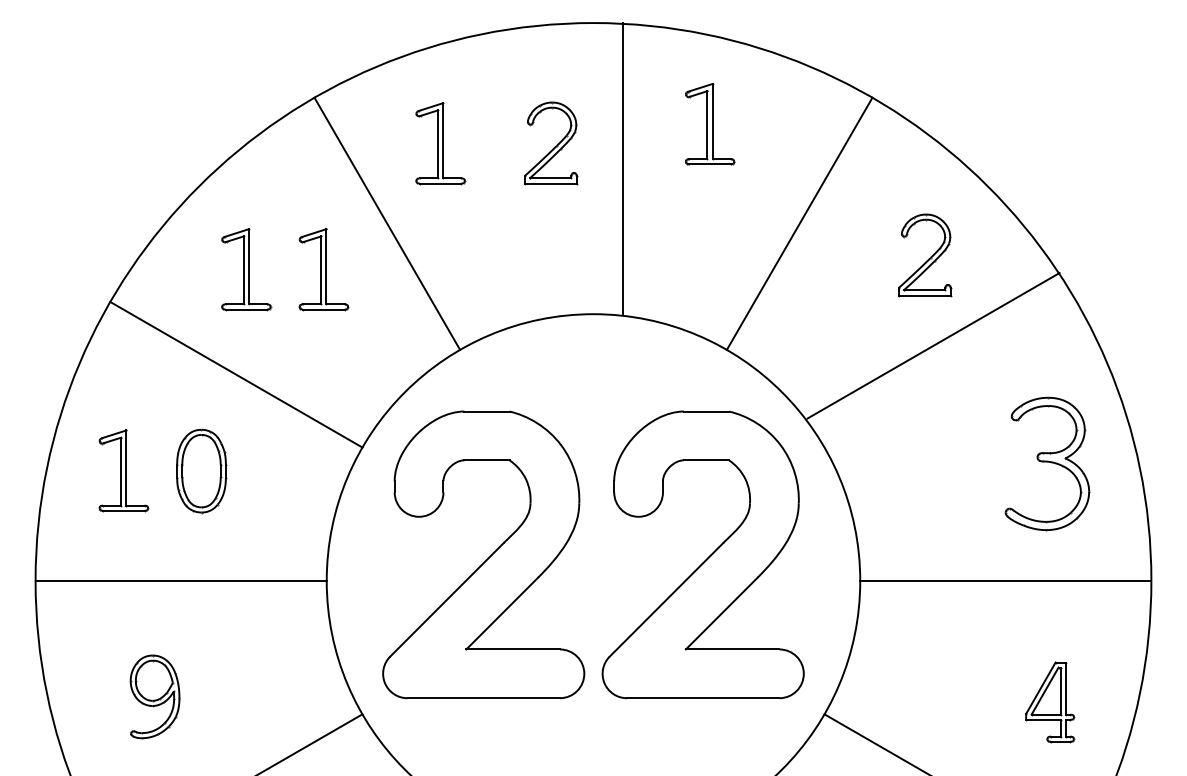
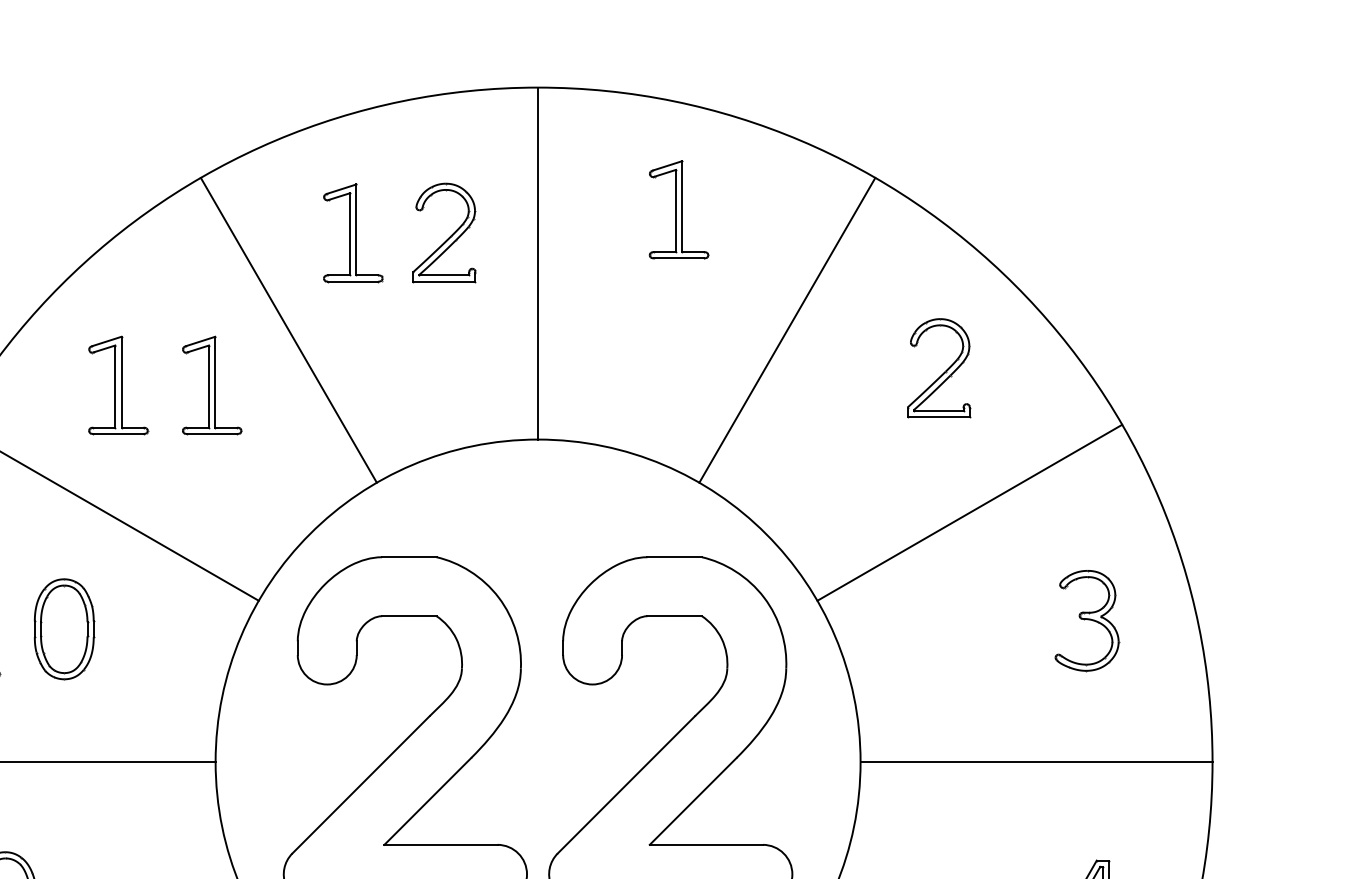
part: (551, 143) -> (445, 233), moved
line: (622, 168) -> (538, 263), moved
line: (933, 345) -> (969, 512), moved
part: (1047, 464) -> (1086, 621), size x0.62

